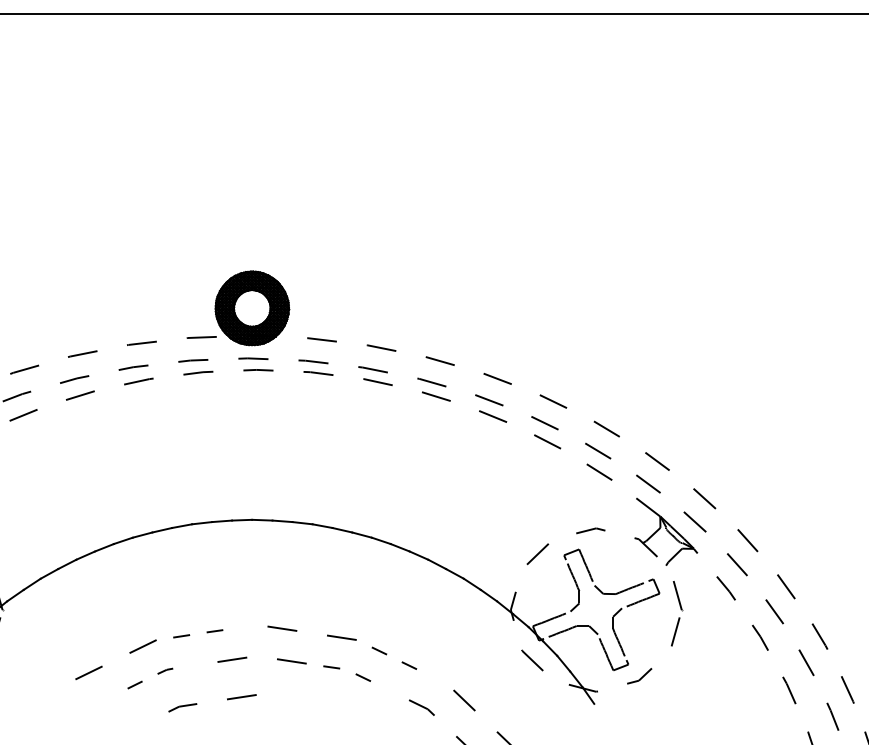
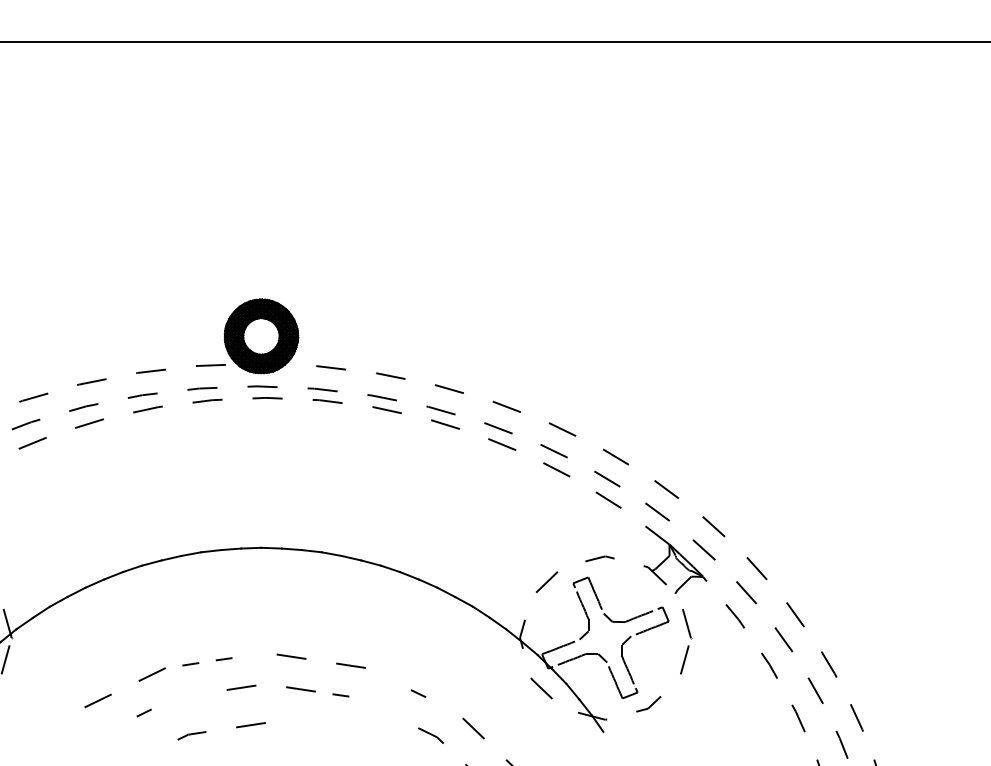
line: (379, 650) -> (388, 678), removed
line: (165, 670) -> (174, 698), removed
line: (363, 677) -> (372, 705), removed

